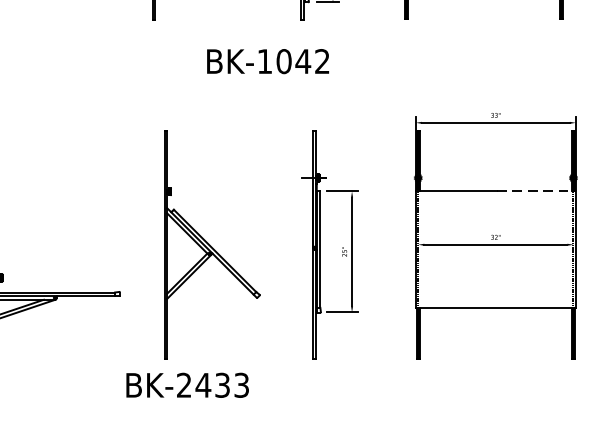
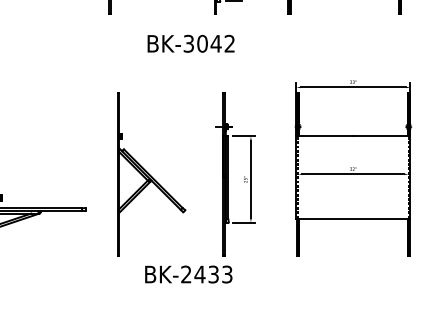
text: (264, 61) -> (188, 43), BK-1042 -> BK-3042
line: (536, 191) -> (382, 136), dashed -> solid
text: (187, 385) -> (188, 274), moved

